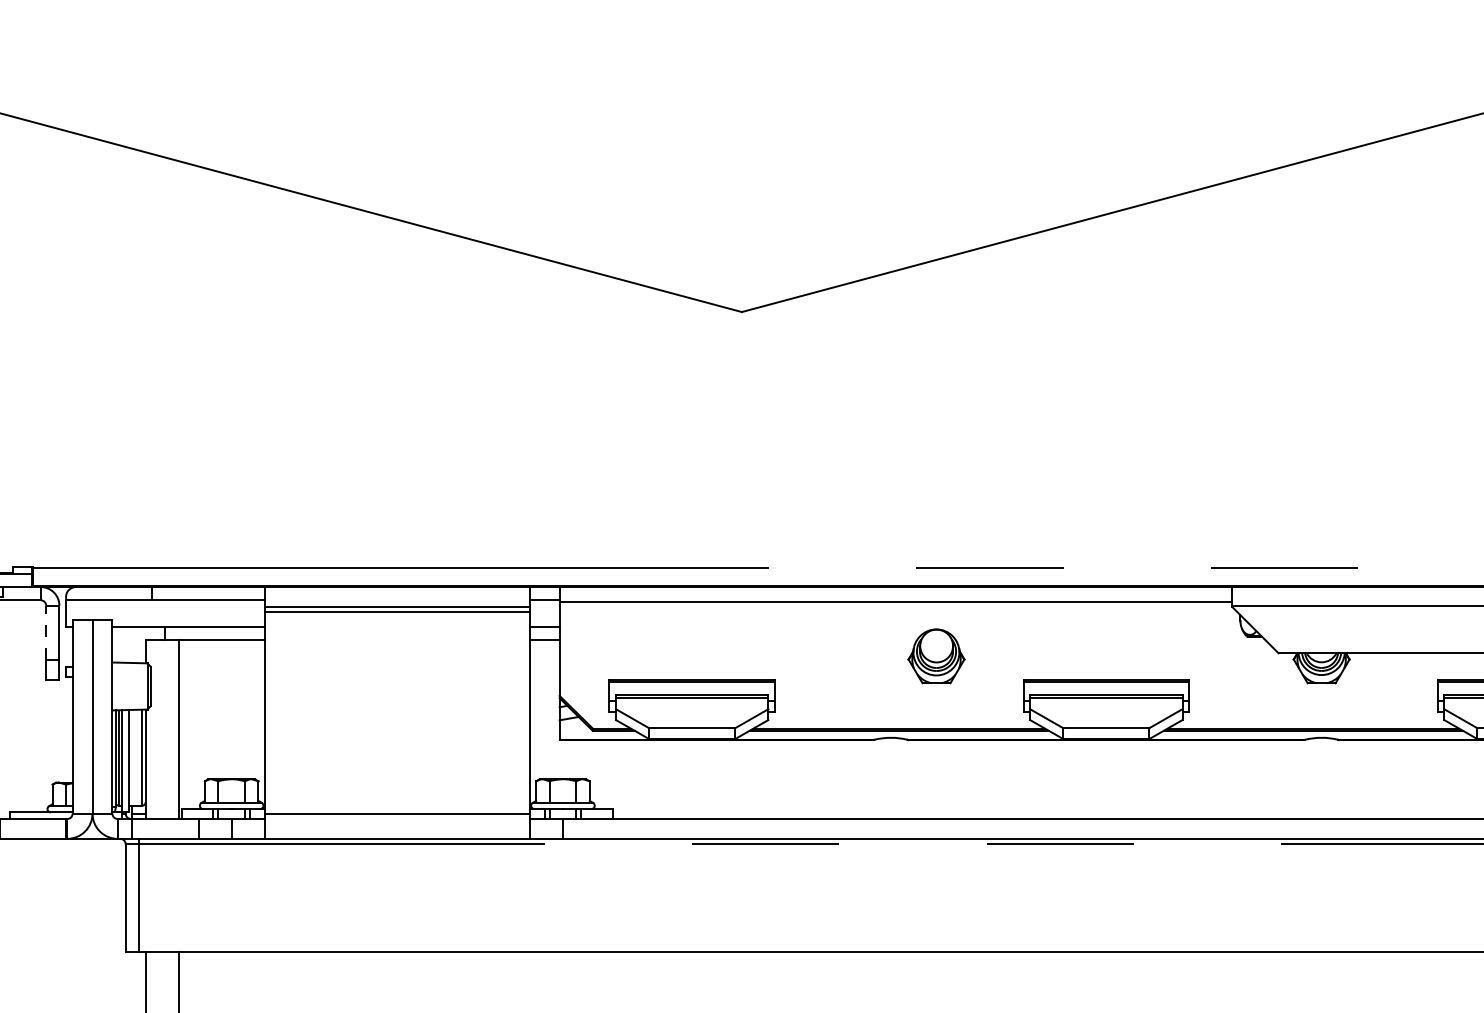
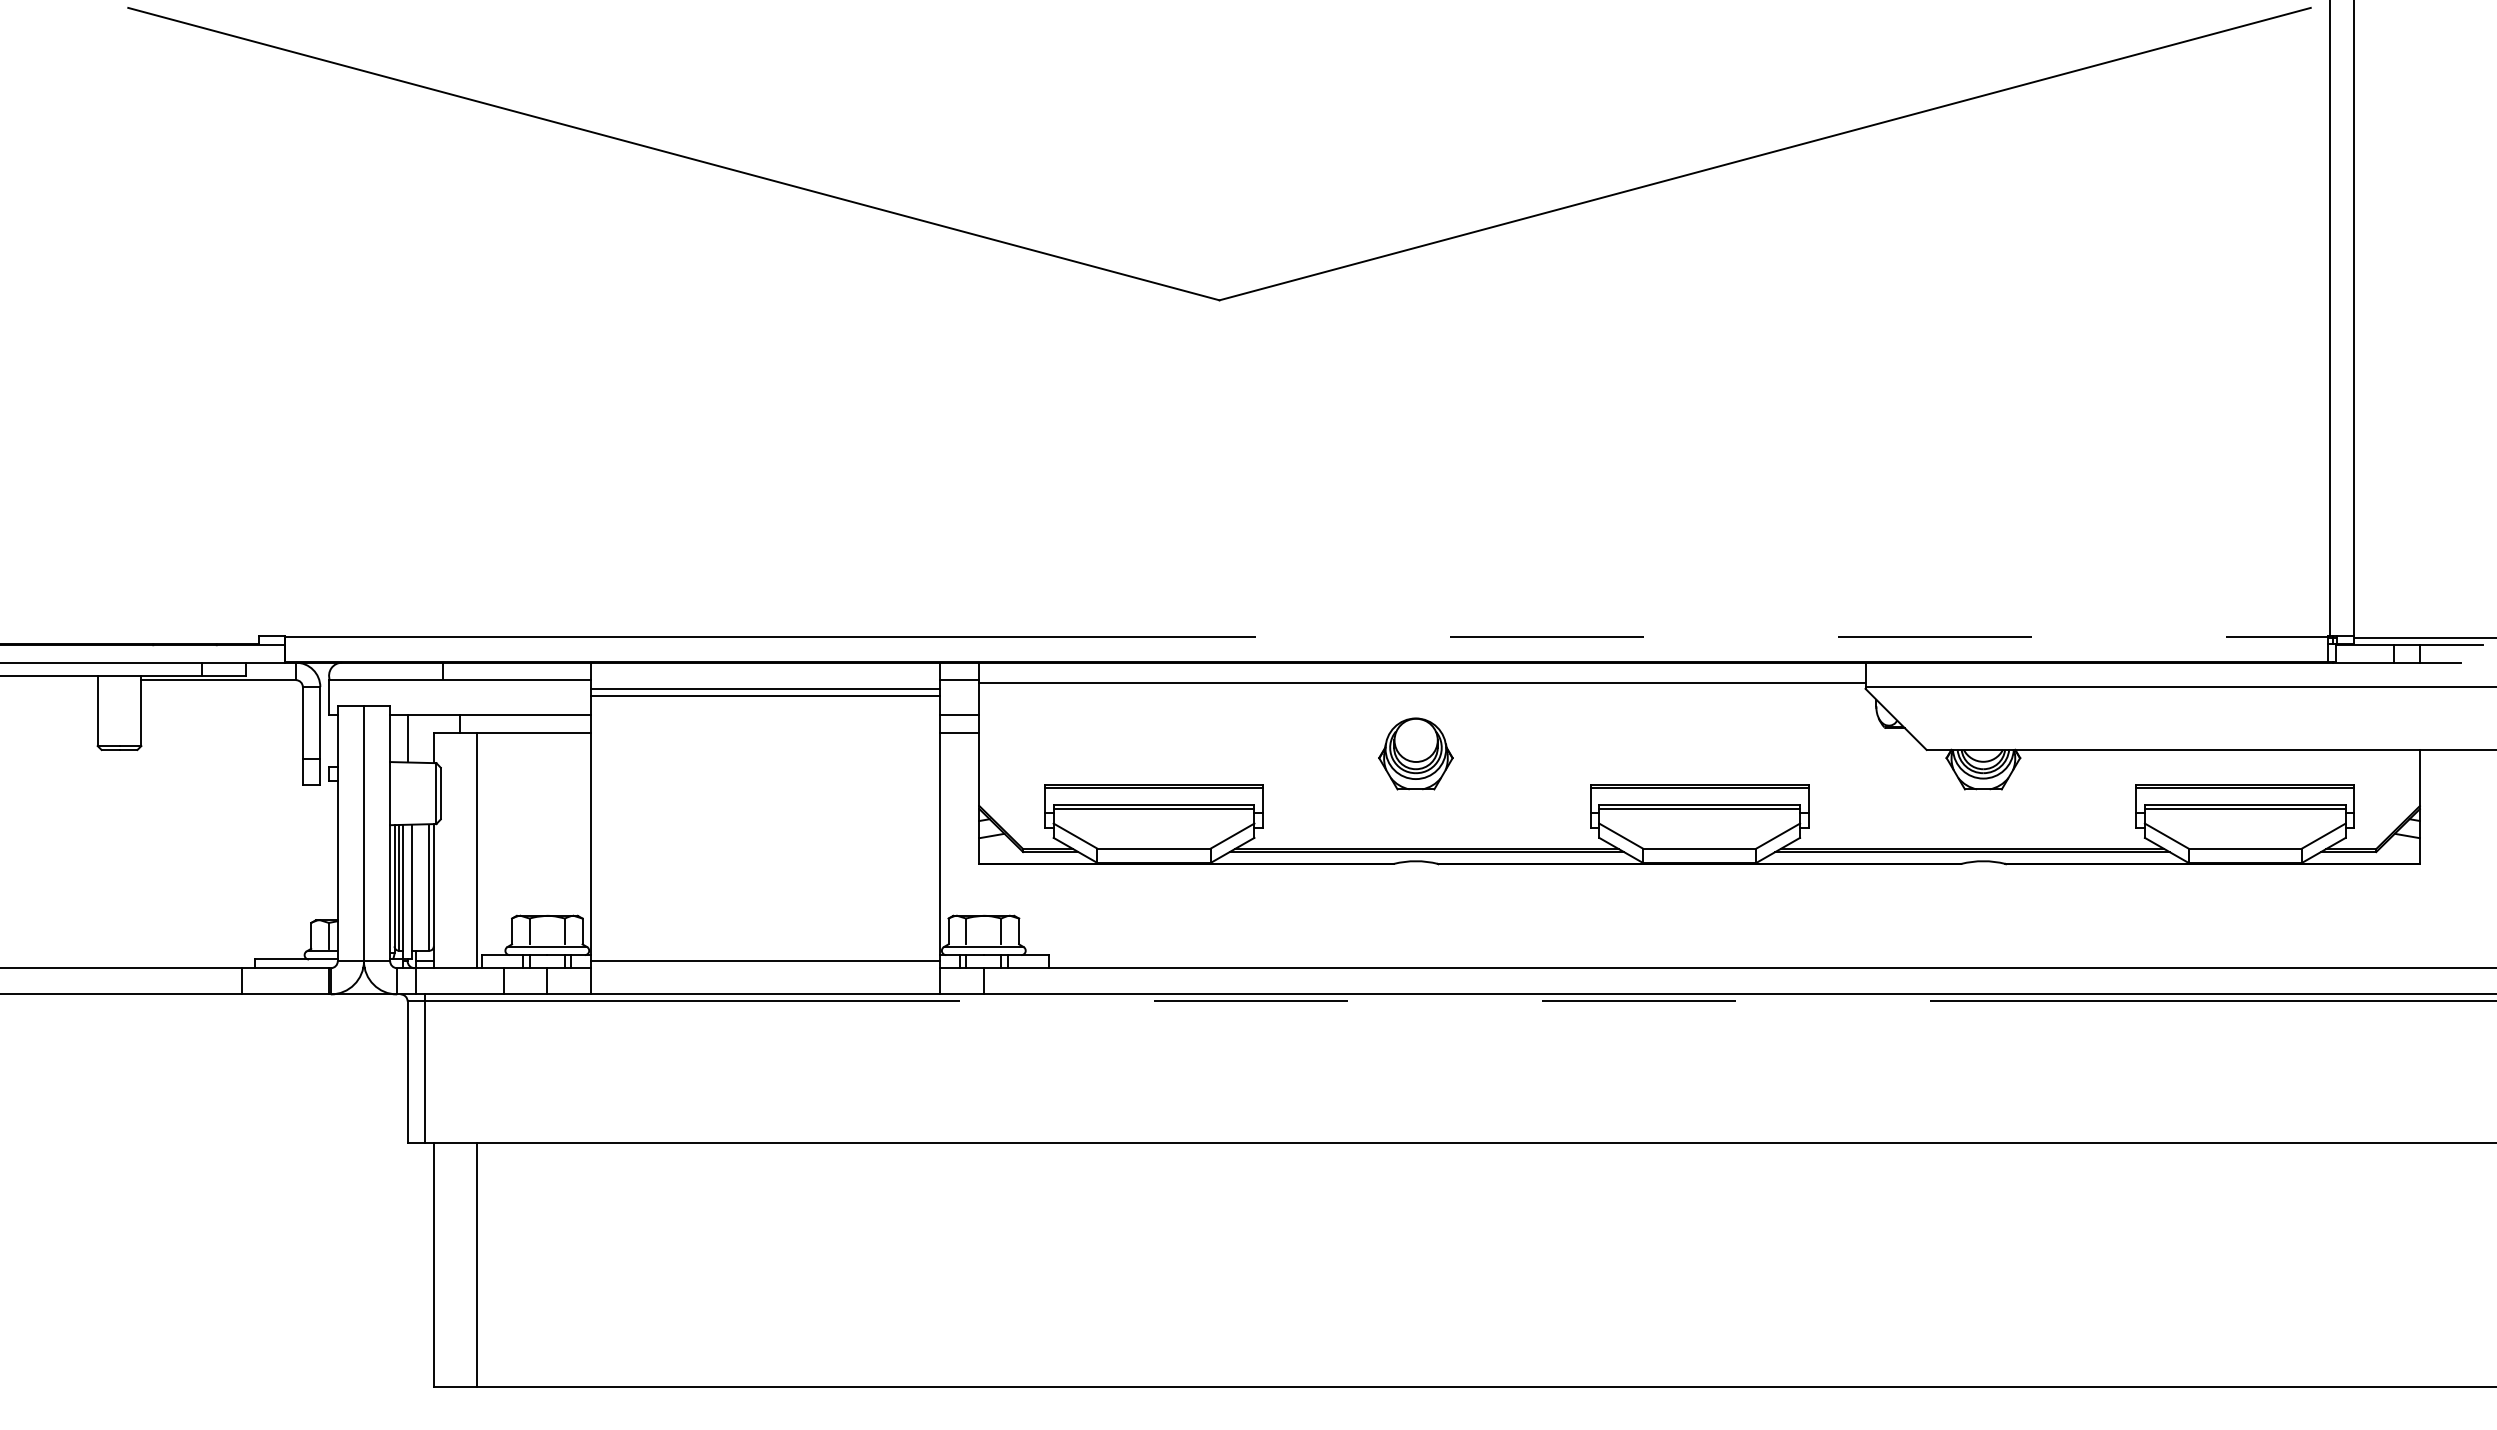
line: (45, 632) -> (302, 722), dashed -> solid
line: (125, 644) -> (407, 738), added
part: (936, 656) -> (1415, 753), moved

